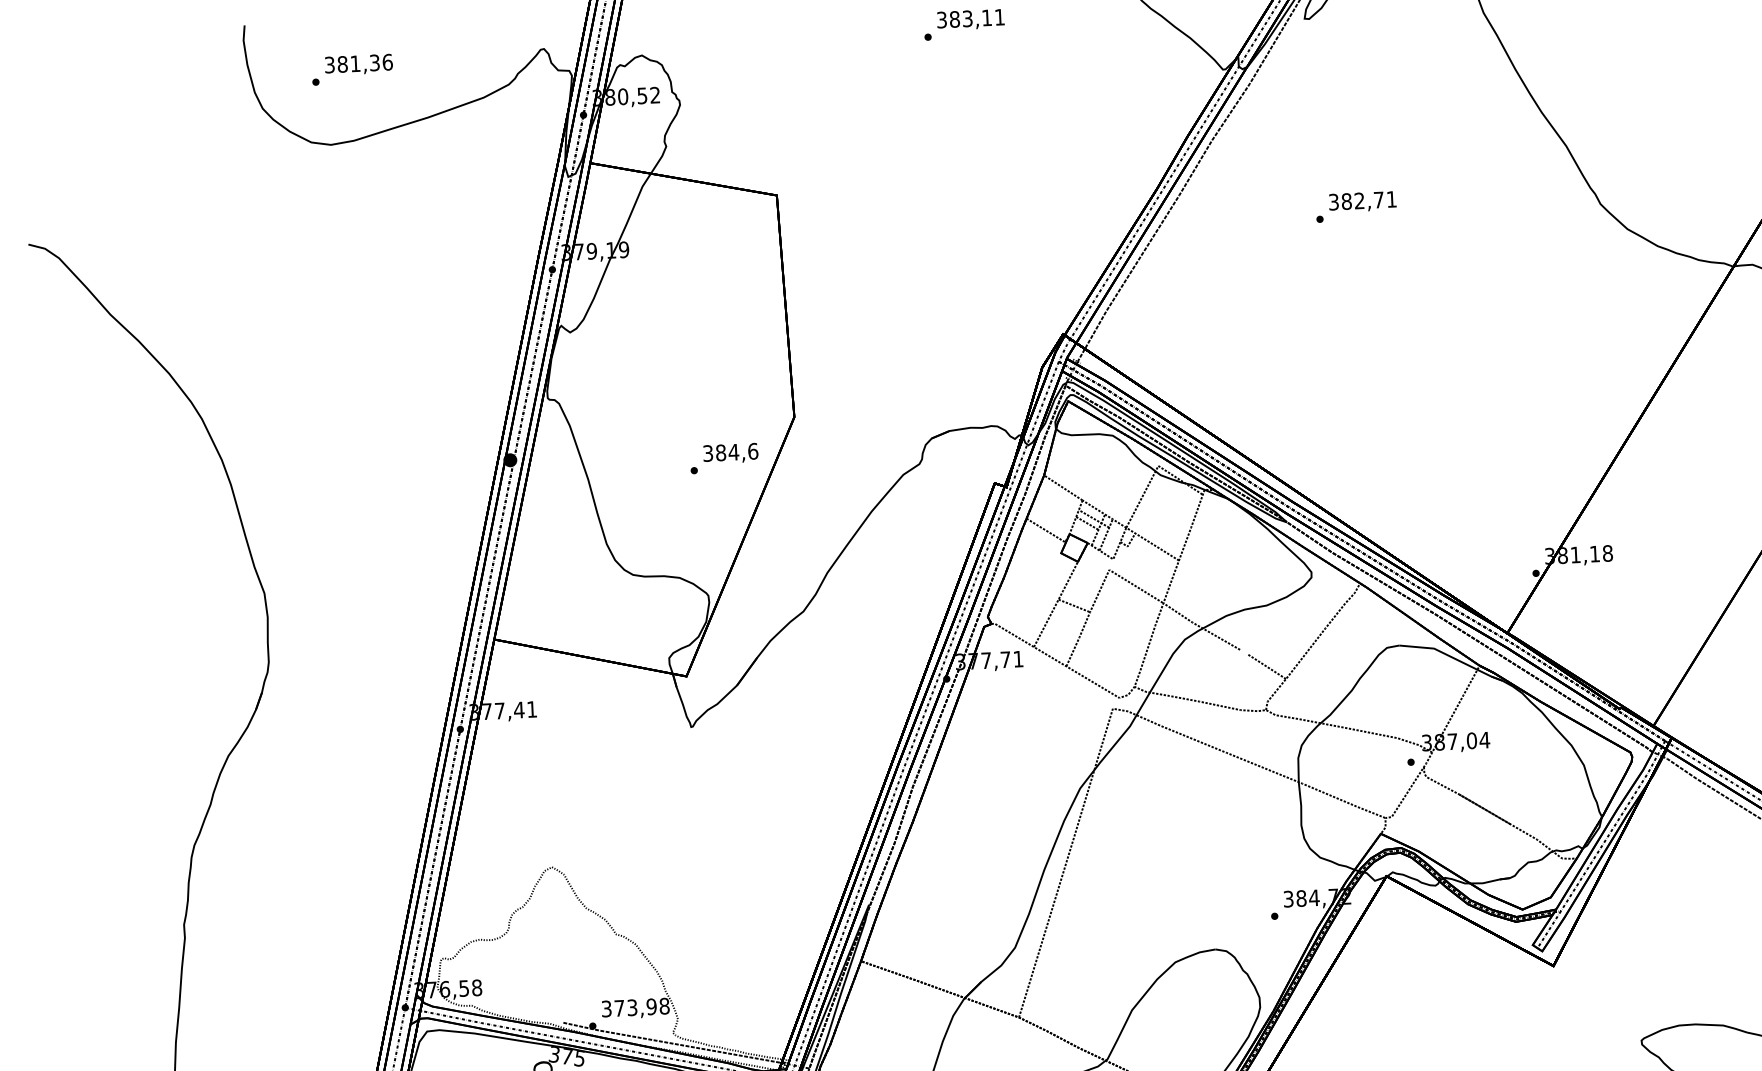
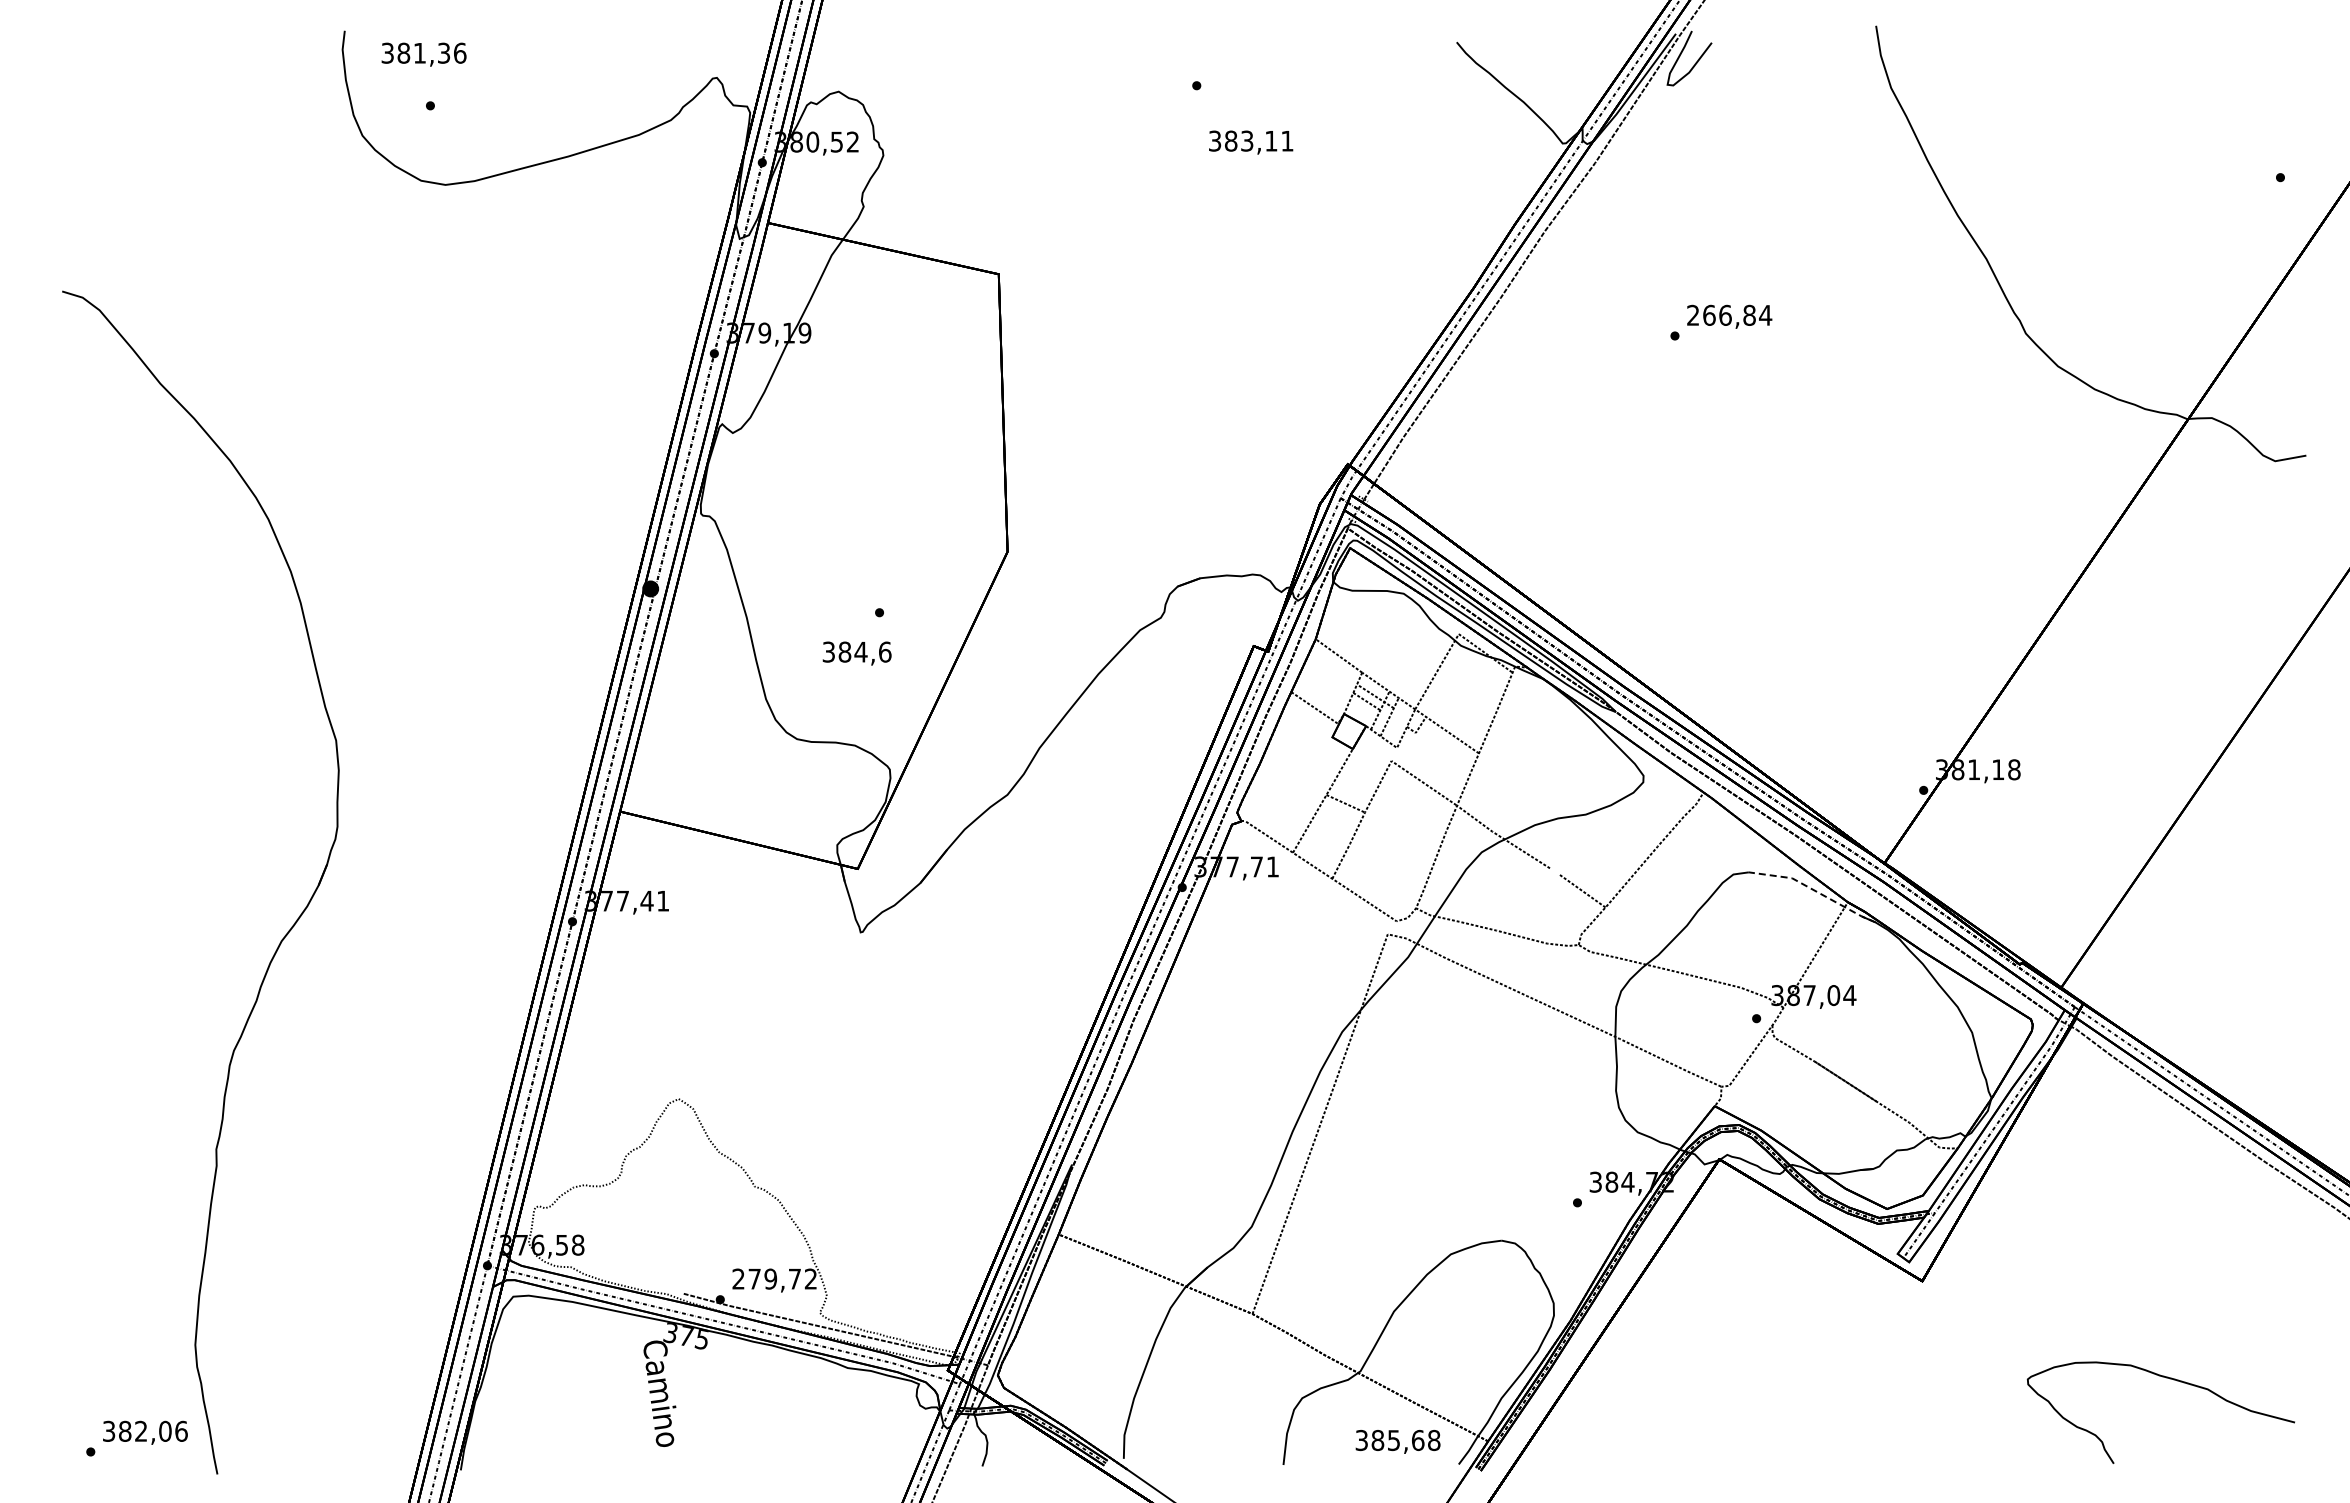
text: (971, 19) -> (1251, 142), moved
text: (358, 64) -> (423, 54), moved
text: (1362, 200) -> (1729, 314), 382,71 -> 266,84
text: (730, 453) -> (856, 653), moved
line: (1451, 657) -> (1813, 890), solid -> dashed
text: (635, 1007) -> (774, 1278), 373,98 -> 279,72

